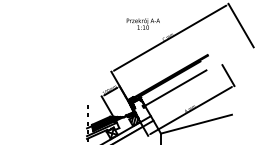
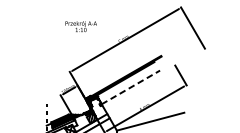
text: (142, 23) -> (80, 26), moved
line: (175, 88) -> (130, 87), solid -> dashed

